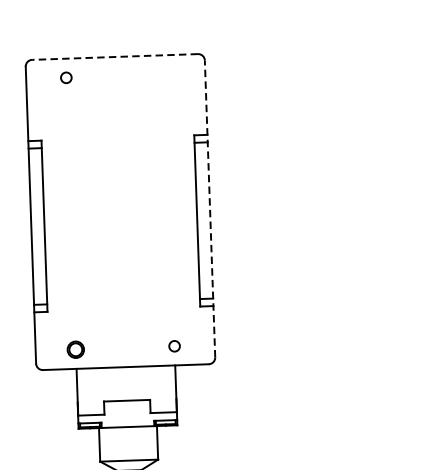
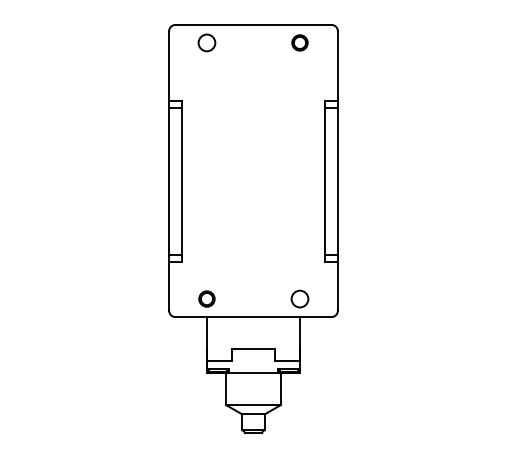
line: (115, 56) -> (253, 24), dashed -> solid
circle: (164, 73) -> (299, 42), added
circle: (65, 77) -> (206, 42), size x1.67
line: (209, 209) -> (337, 171), dashed -> solid
circle: (174, 345) -> (299, 298), size x1.67

